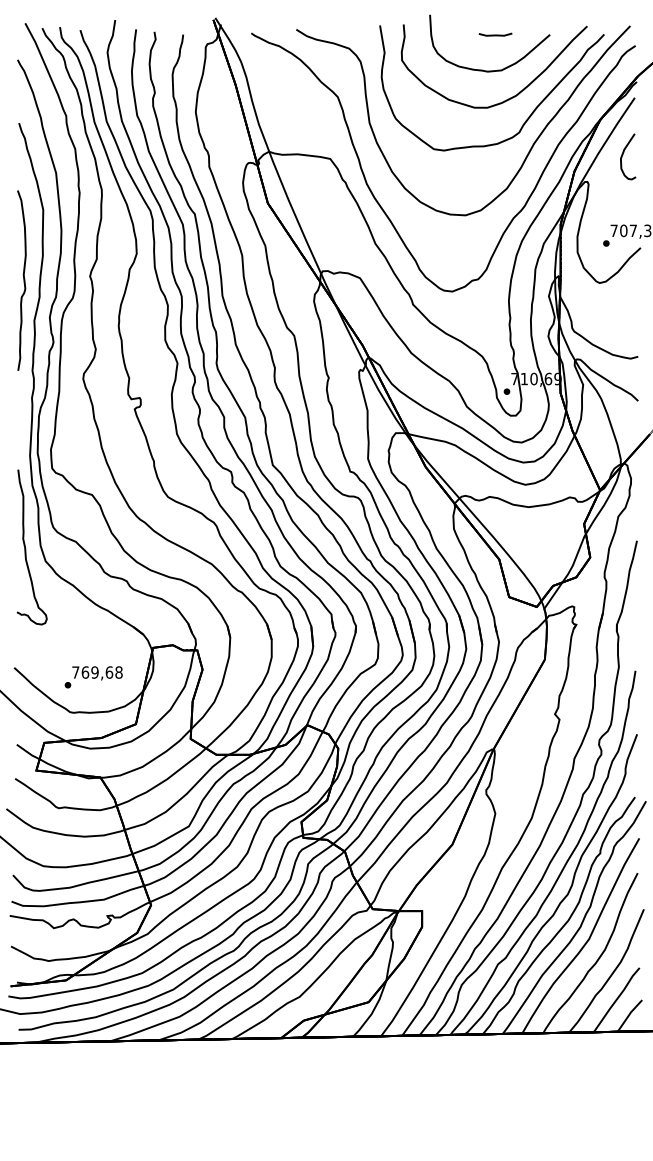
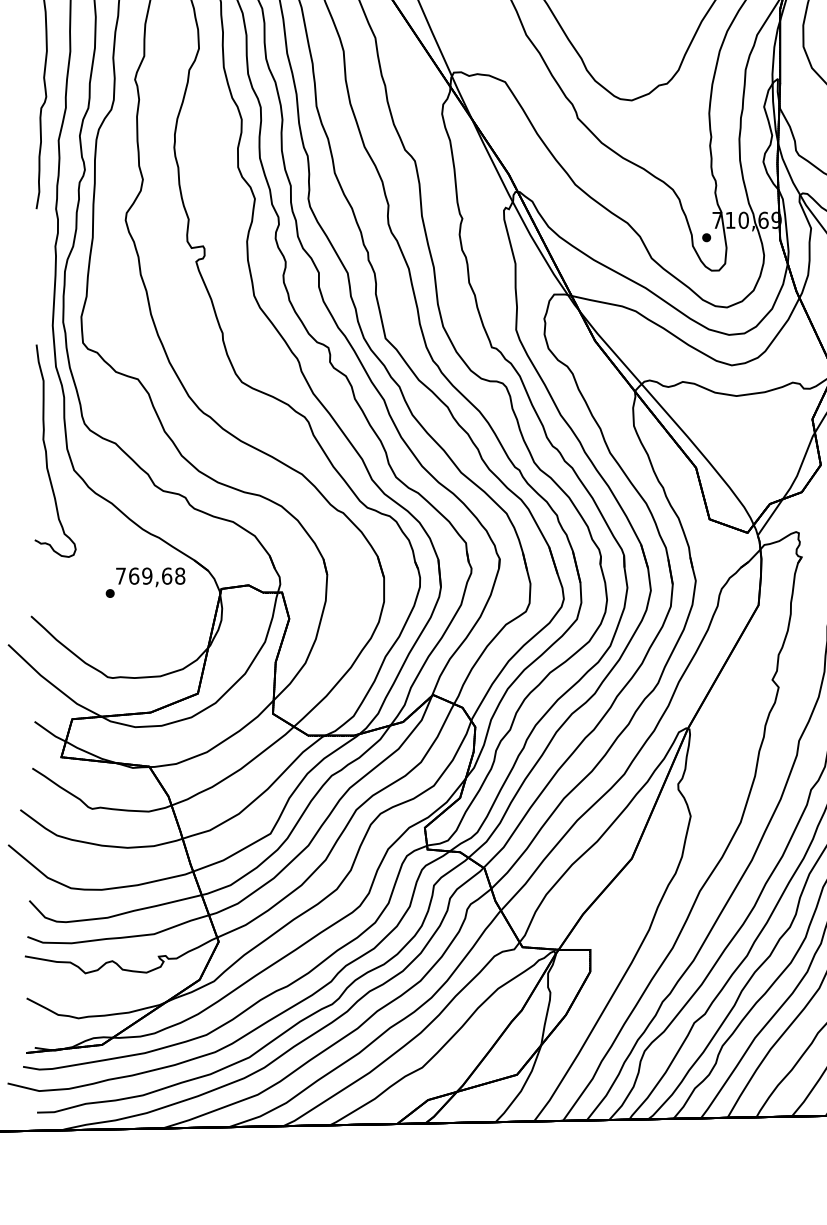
text: (93, 677) -> (145, 582), moved

